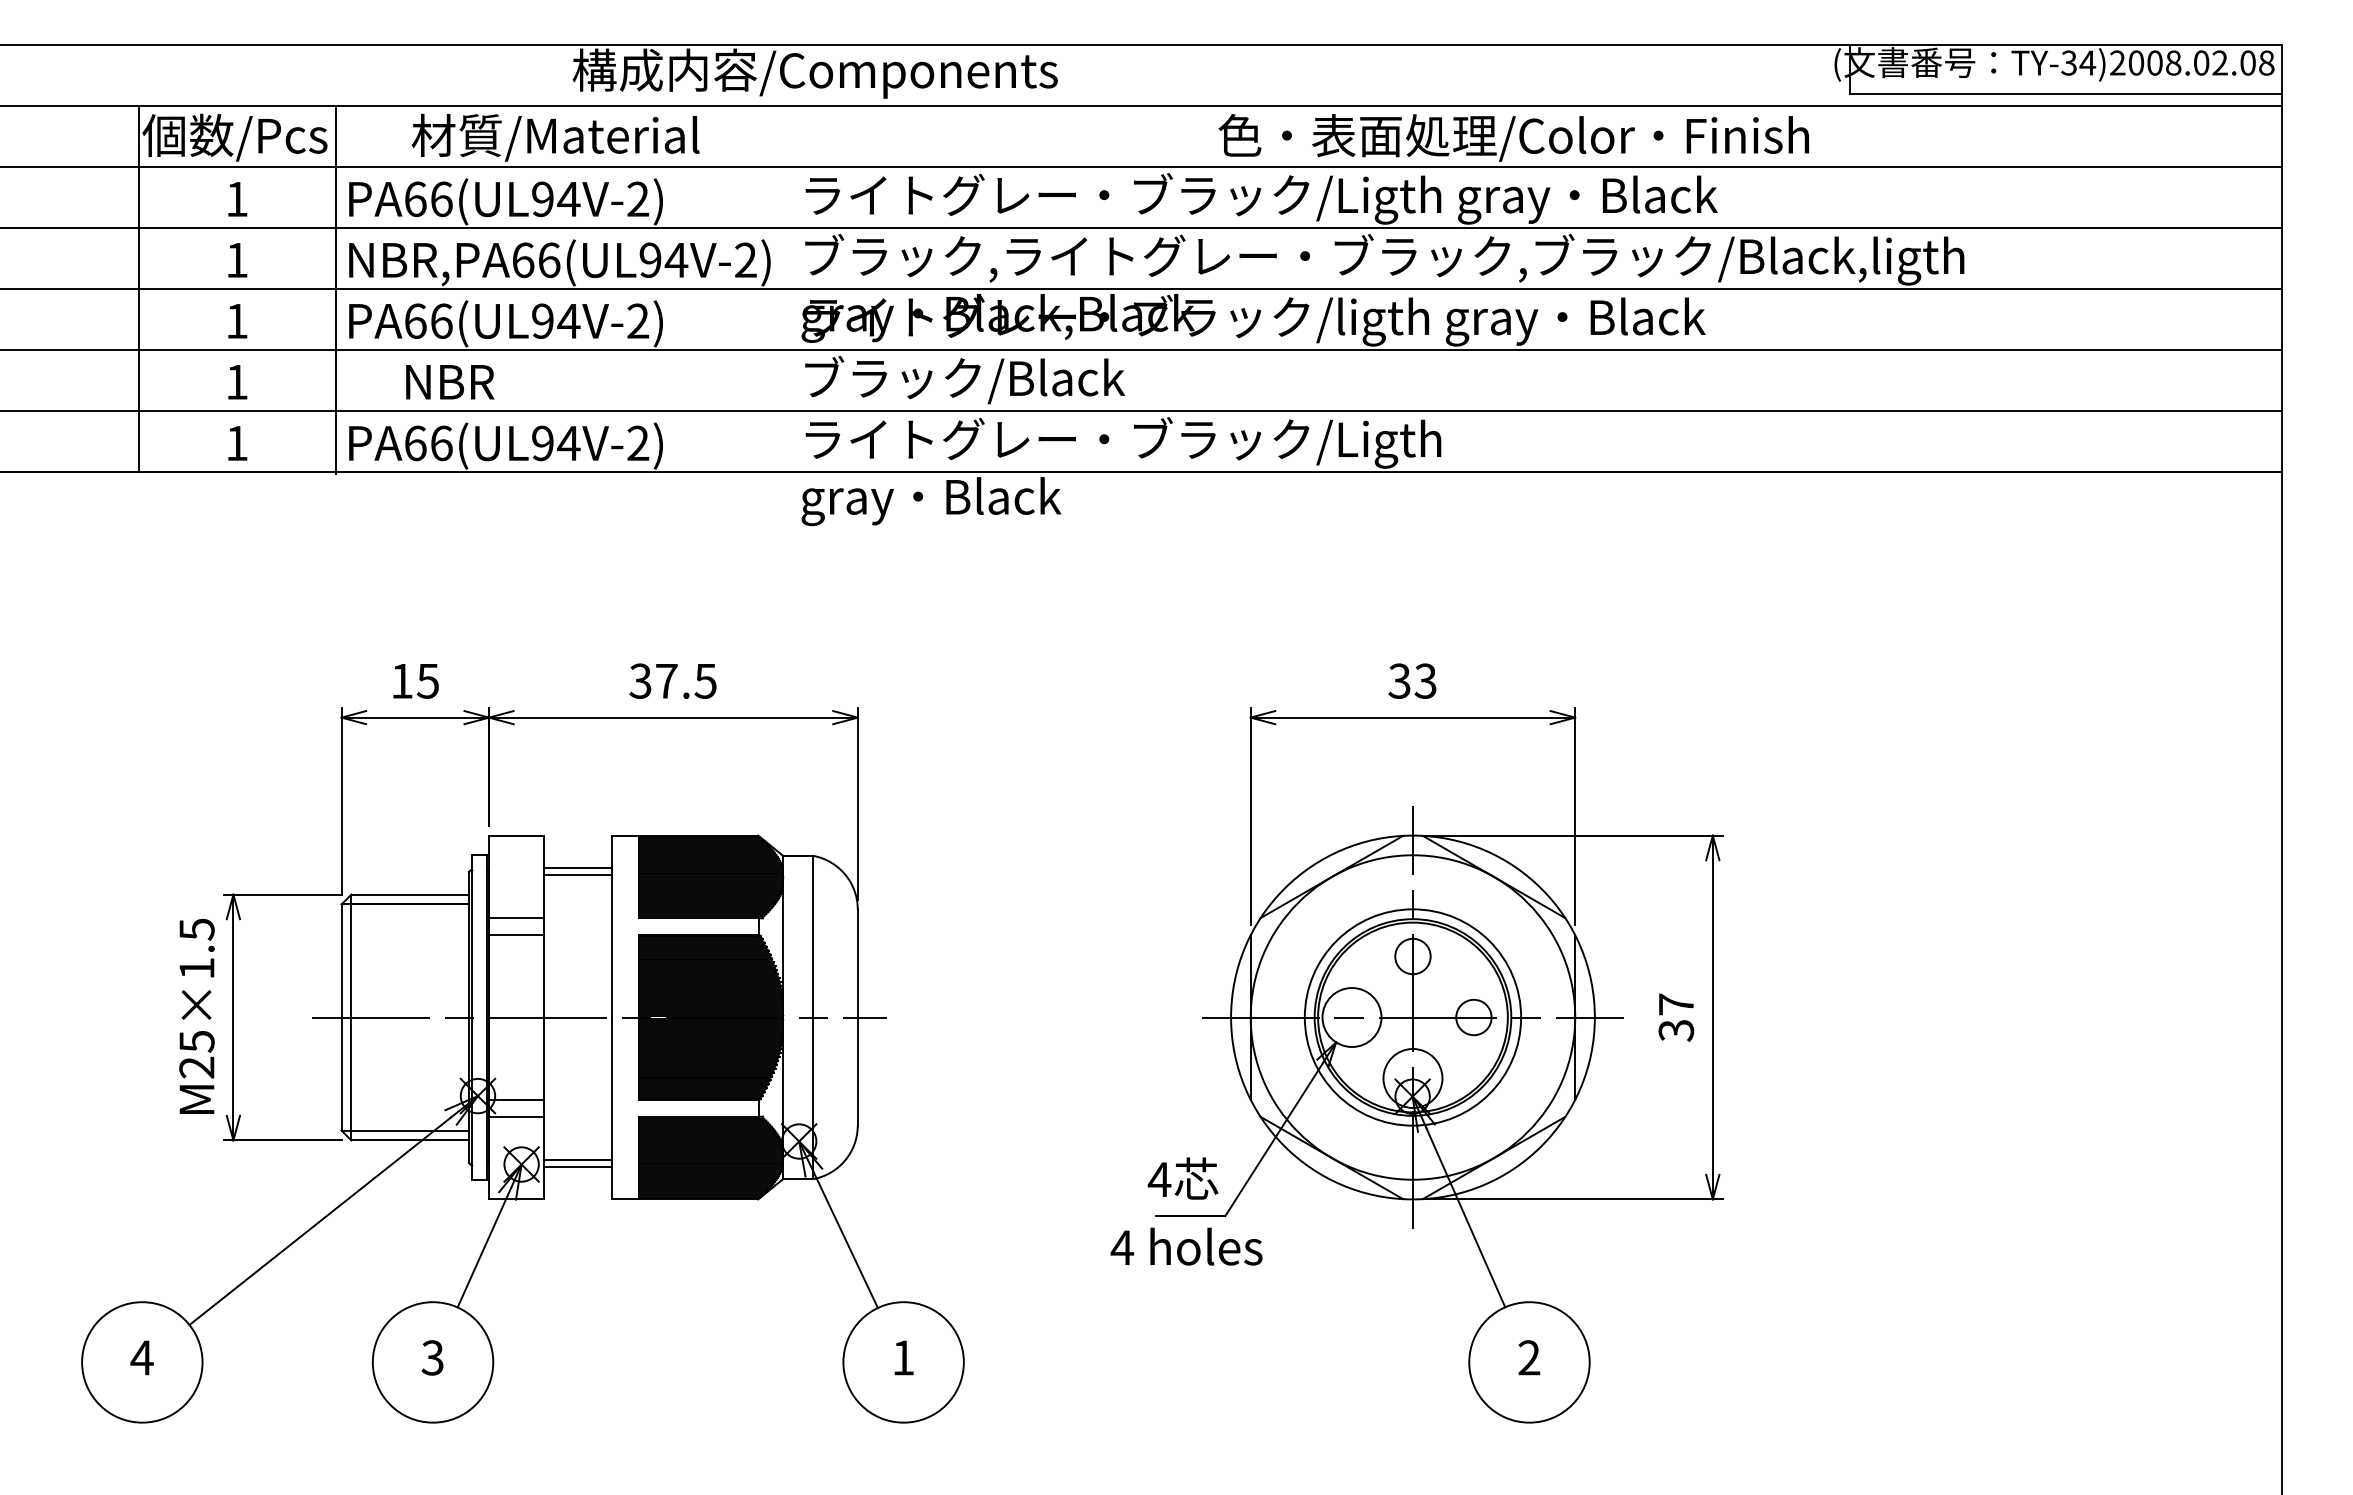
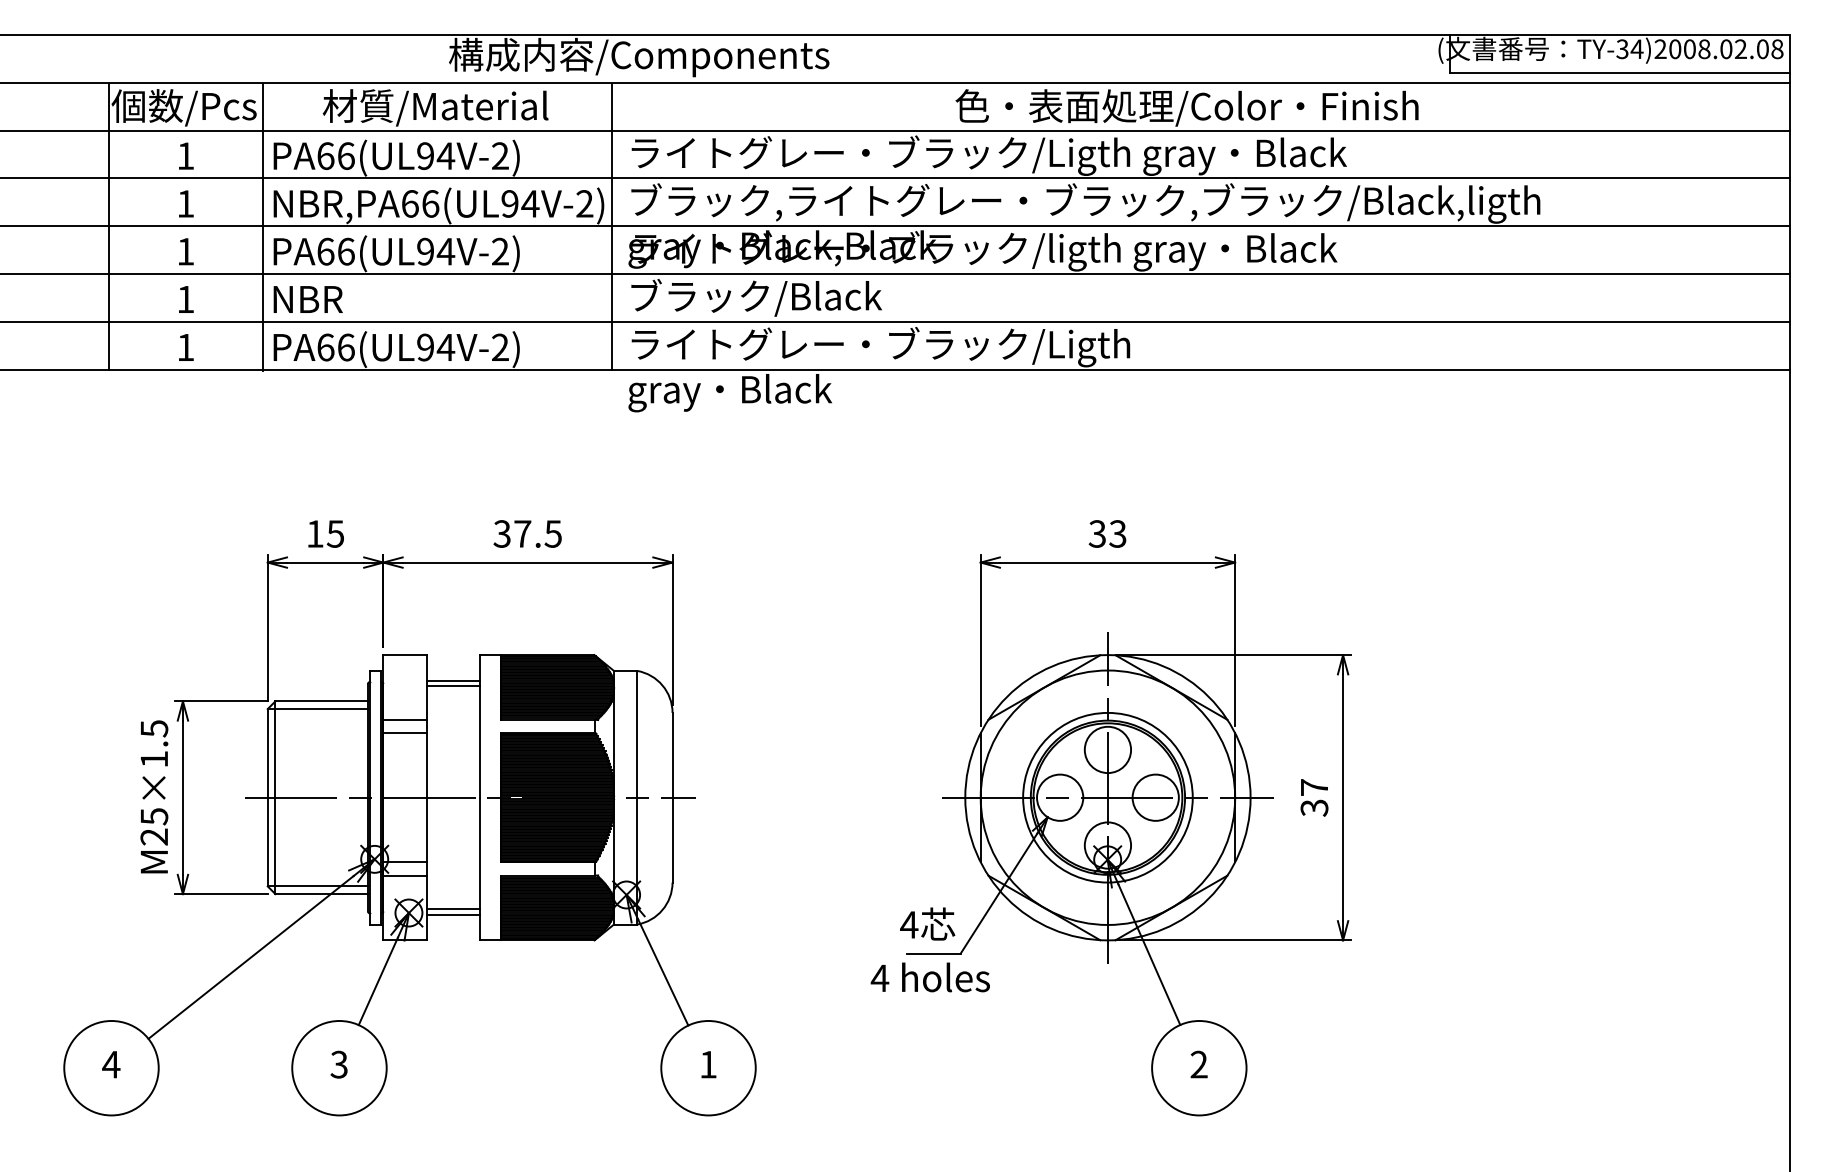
line: (780, 289) -> (611, 226), added
text: (450, 382) -> (308, 299), moved
circle: (1412, 956) -> (1107, 749), size x1.67
circle: (1473, 1017) -> (1155, 797), size x1.67

